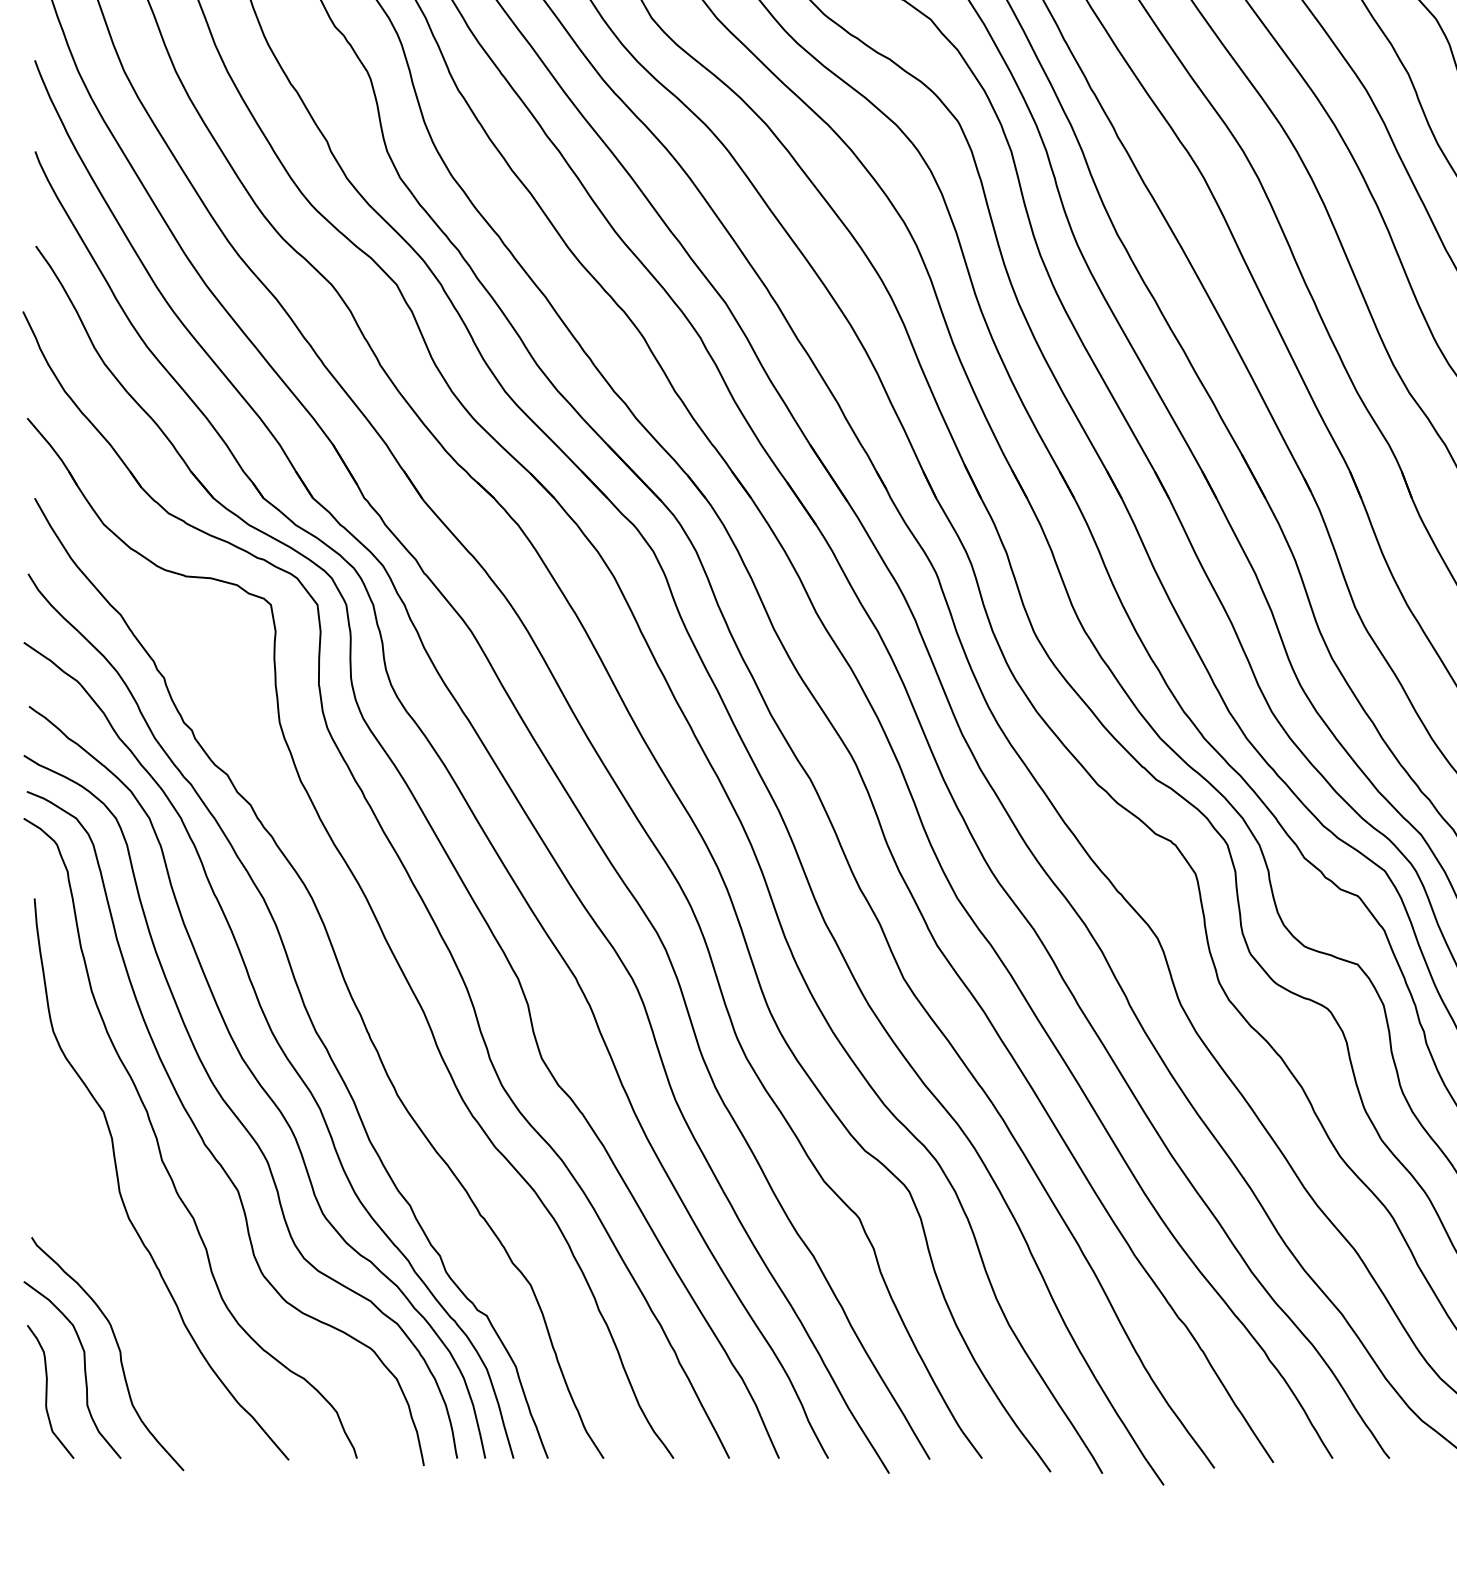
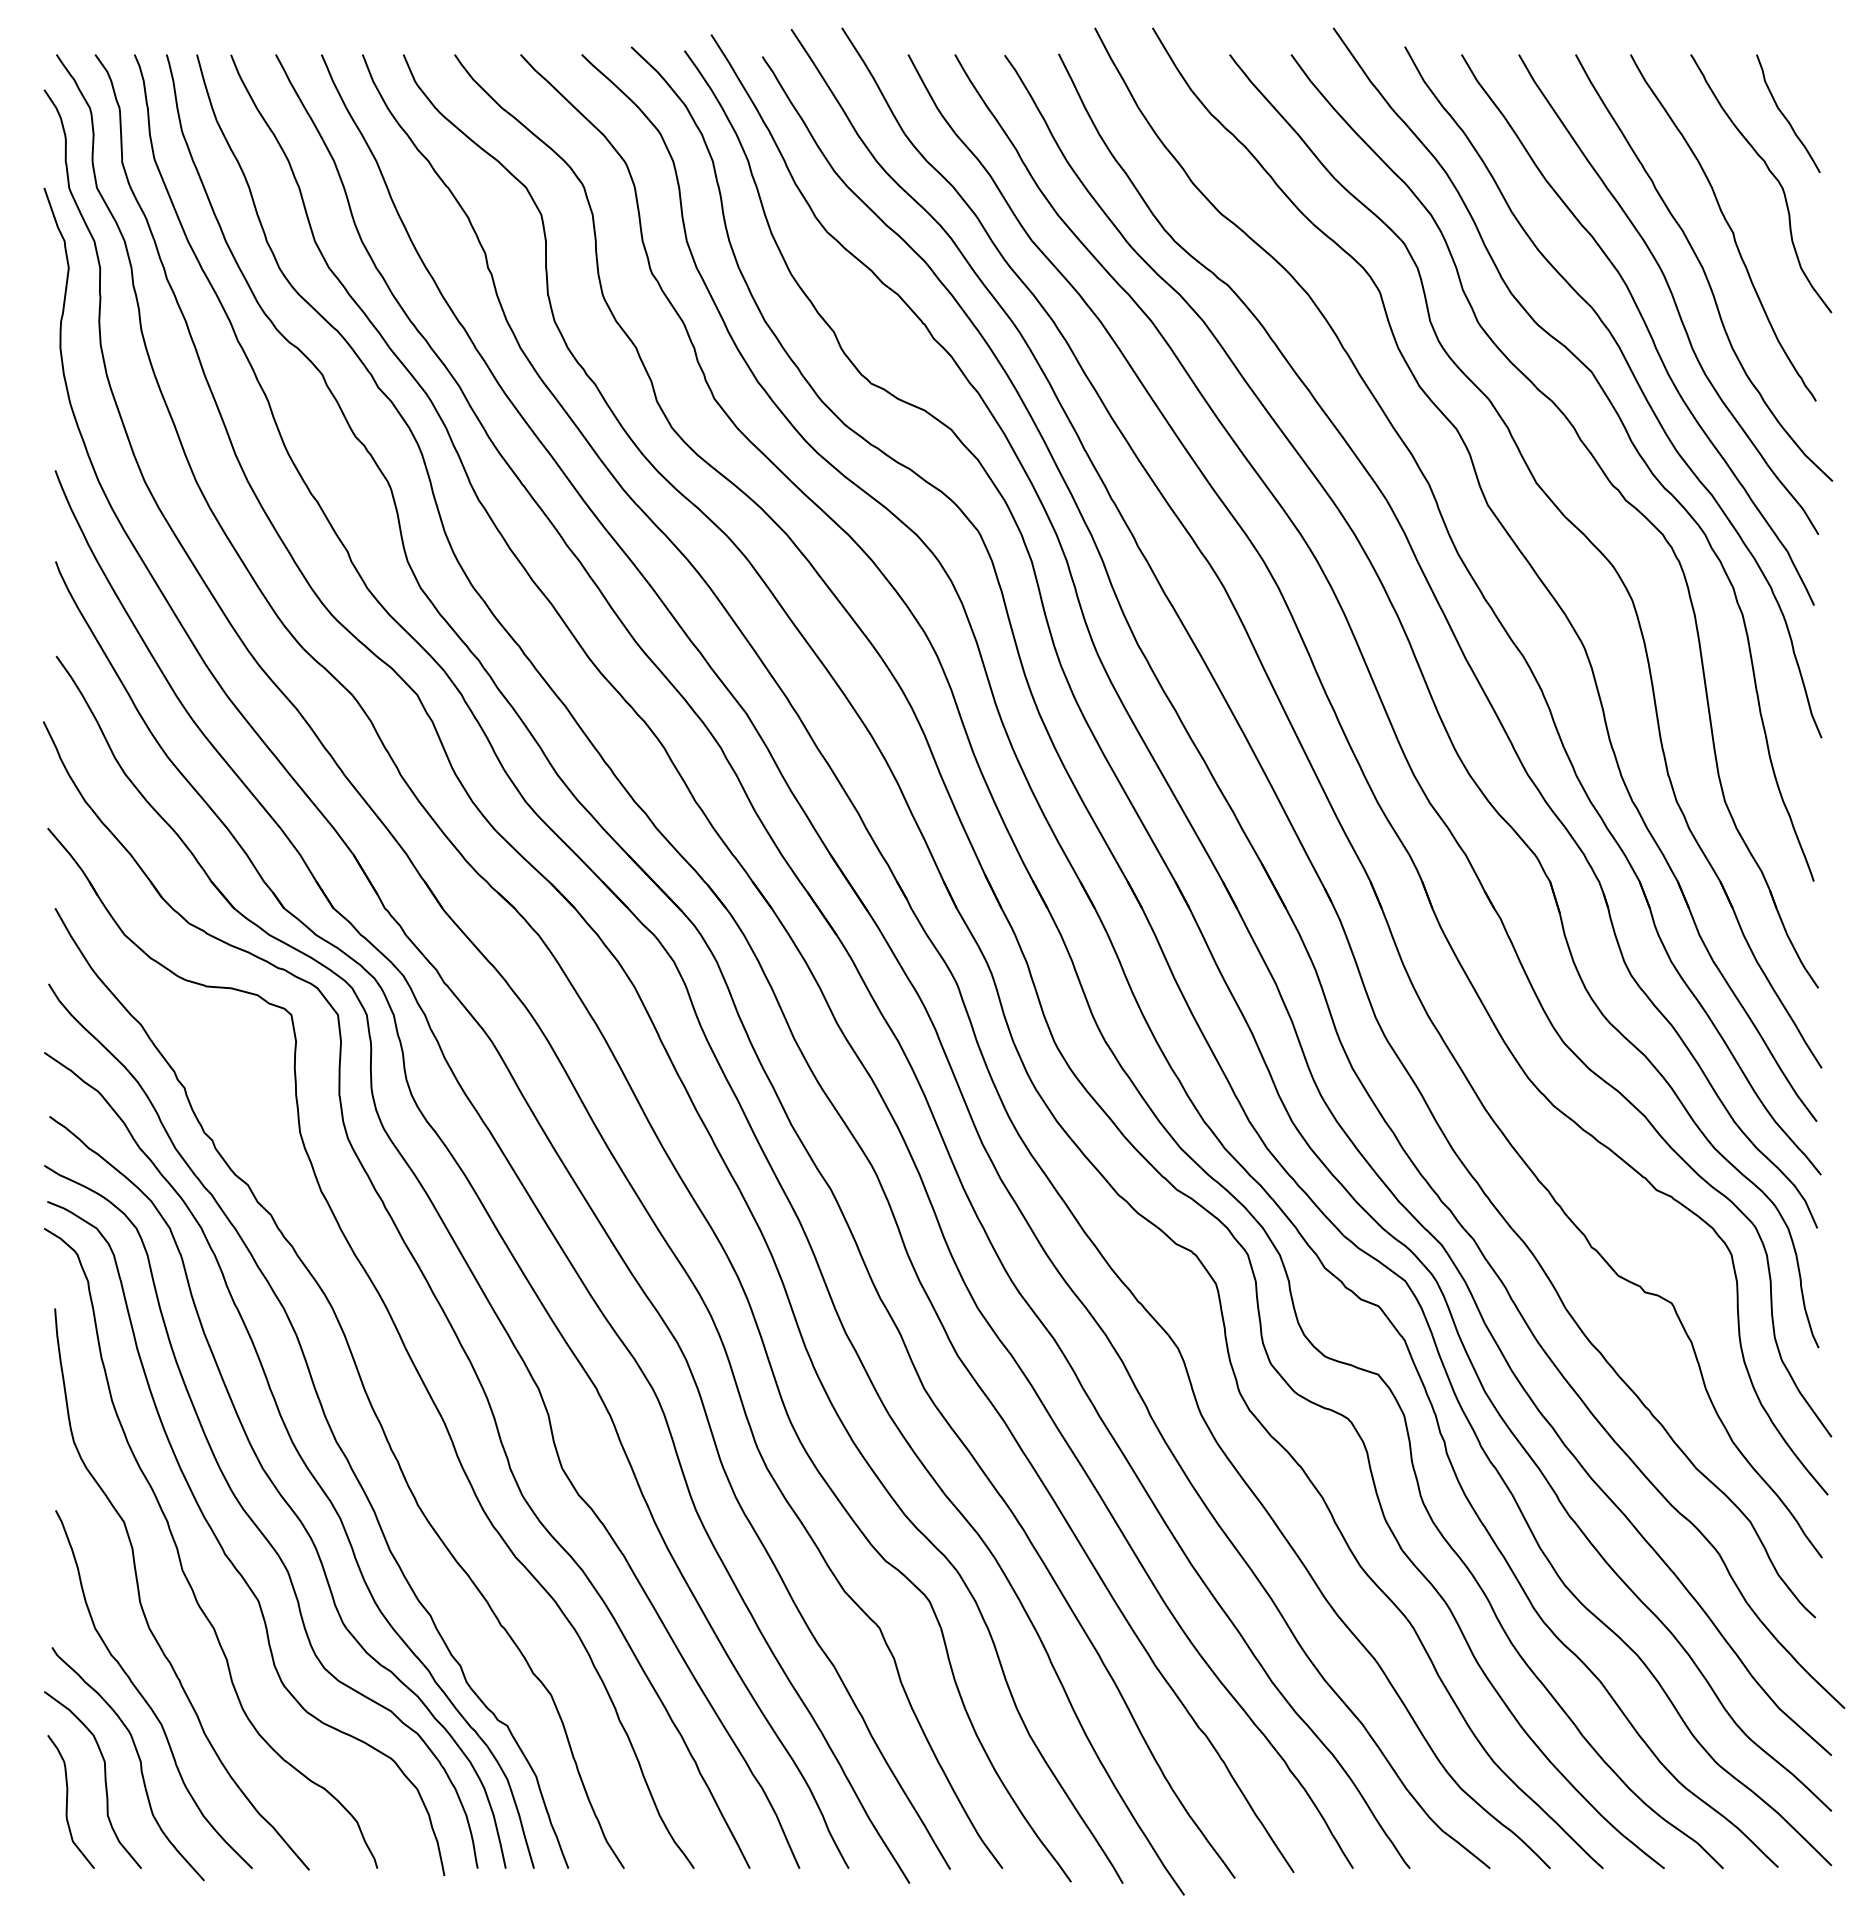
curve: (124, 1287) -> (144, 1697), added

